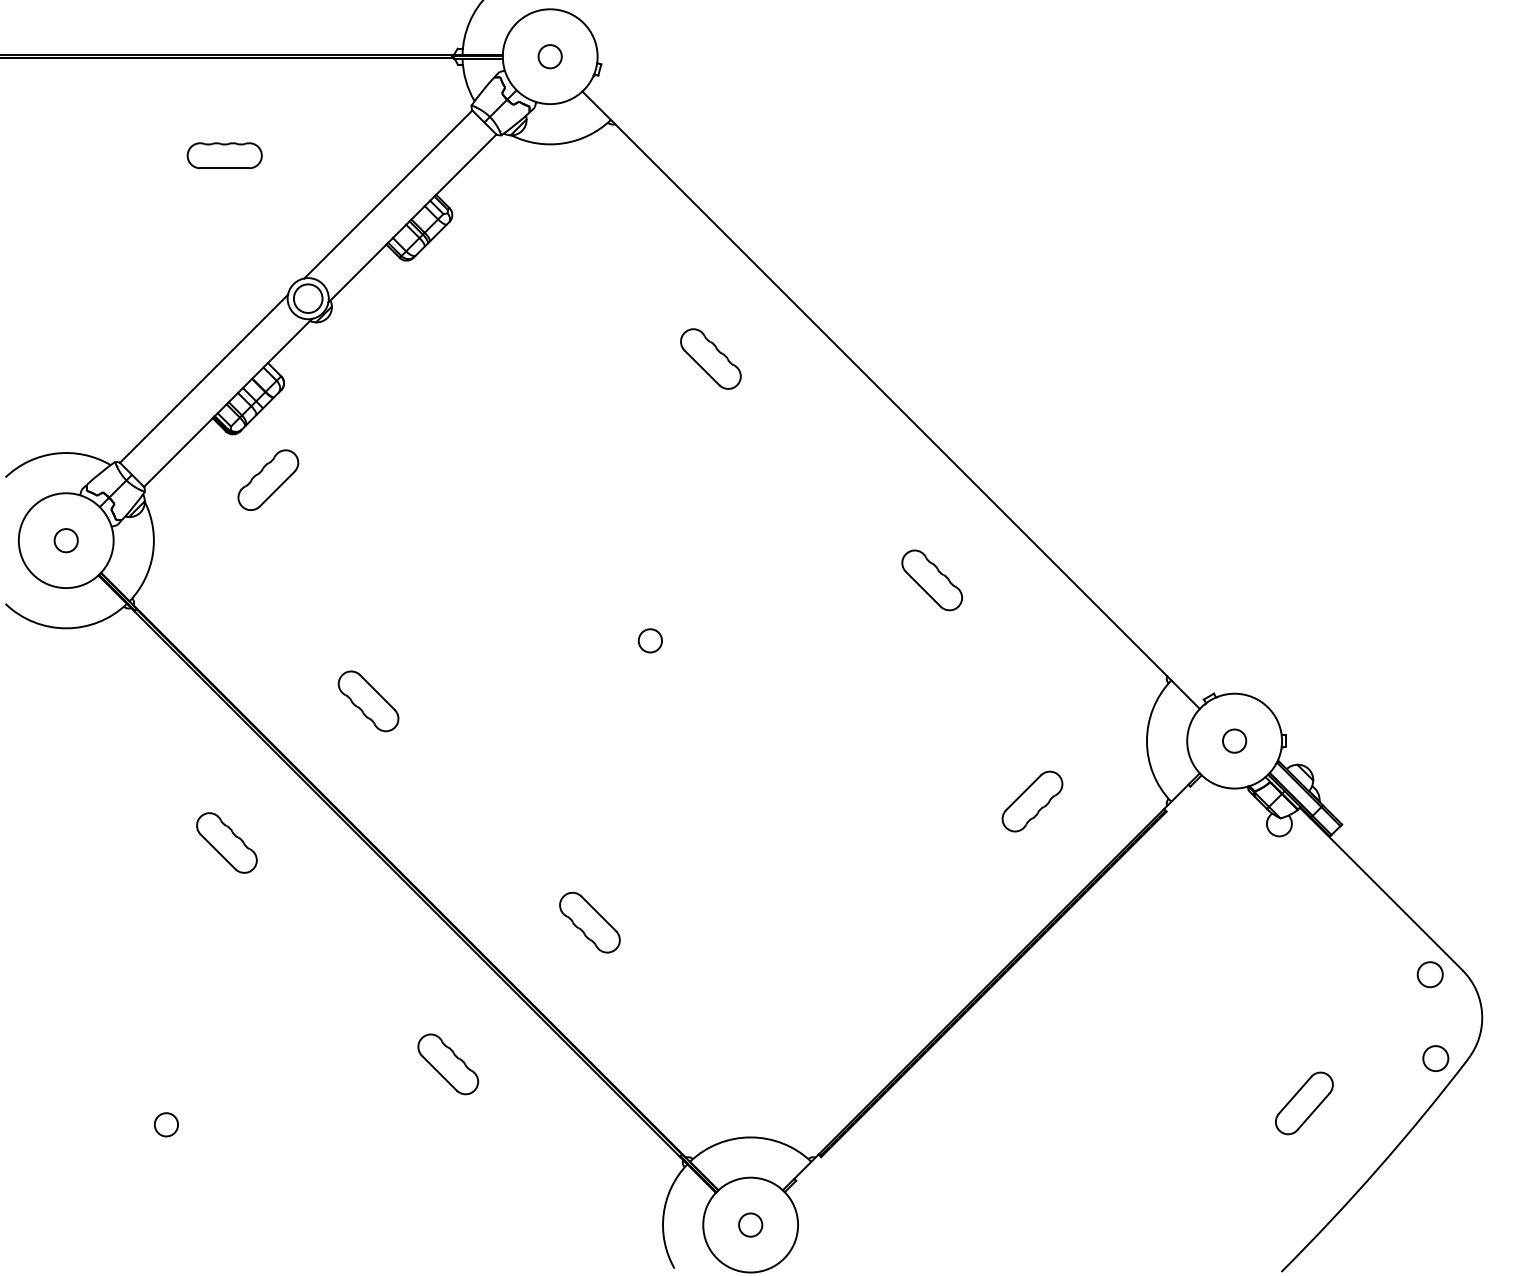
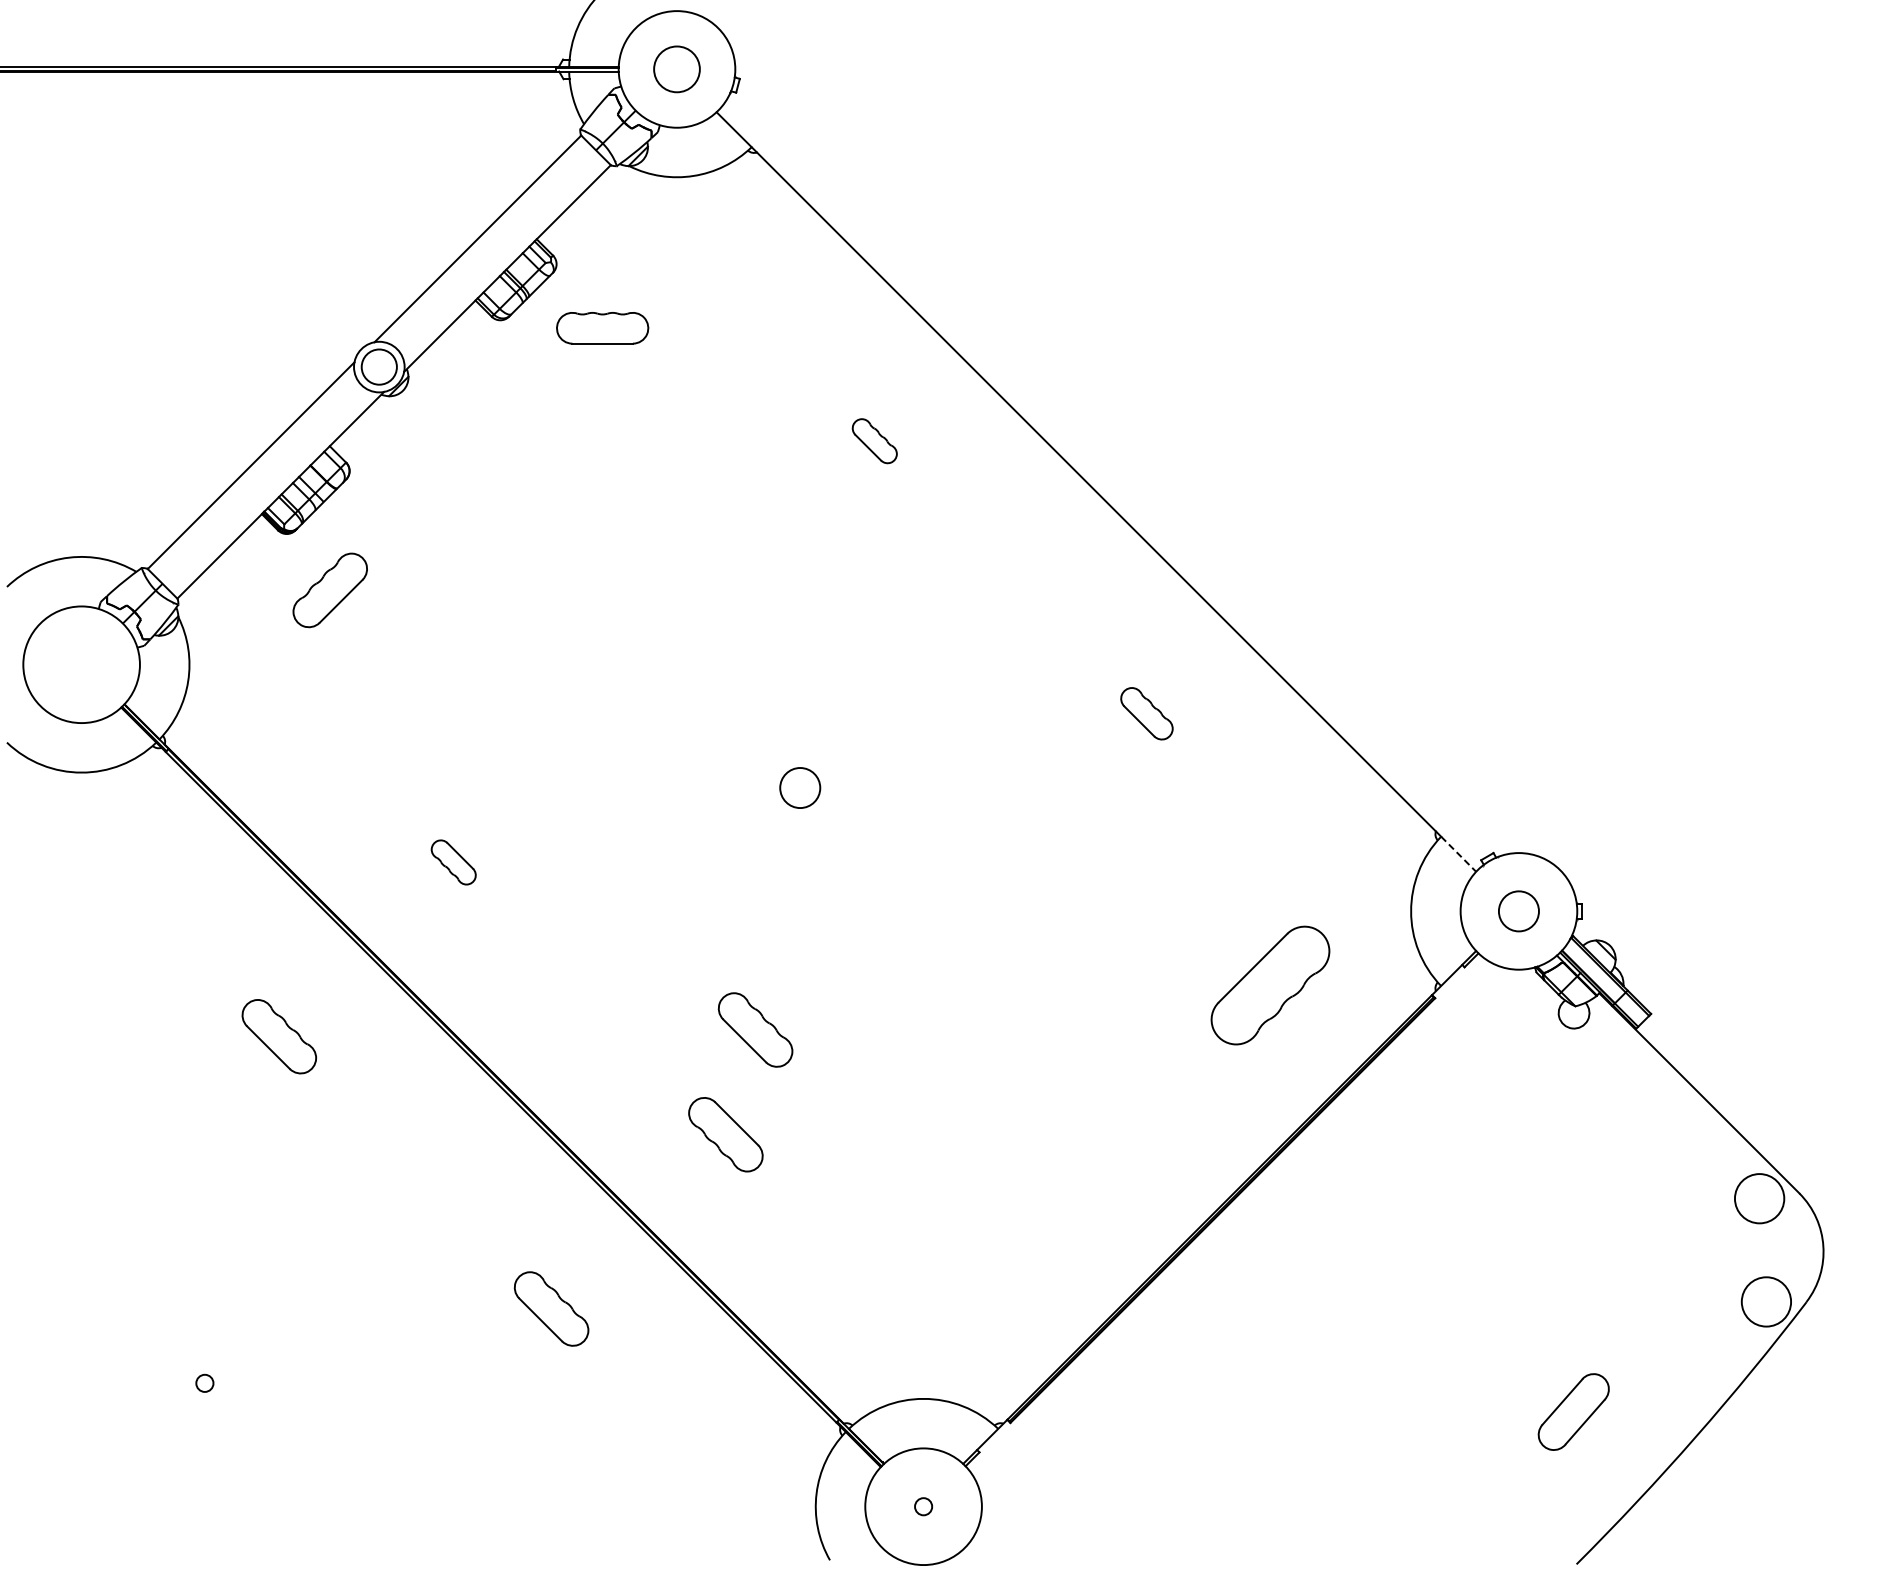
circle: (549, 56) -> (676, 69), size x1.6
part: (224, 155) -> (602, 328), moved
part: (710, 358) -> (874, 440), size x0.6
circle: (66, 540) -> (81, 664), removed
part: (931, 580) -> (1146, 713), size x0.7
circle: (649, 640) -> (799, 787), size x1.4
line: (1185, 694) -> (1458, 854), solid -> dashed
part: (368, 701) -> (453, 862), size x0.6
circle: (1234, 741) -> (1518, 911), size x1.4
part: (1031, 801) -> (1269, 985), size x1.6
part: (614, 837) -> (755, 1029), added
circle: (1430, 974) -> (1759, 1198), size x1.6
circle: (1435, 1058) -> (1766, 1301), size x1.6
part: (1304, 1102) -> (1573, 1411), moved
circle: (166, 1124) -> (204, 1383), size x0.6
circle: (750, 1224) -> (923, 1506), size x0.6

